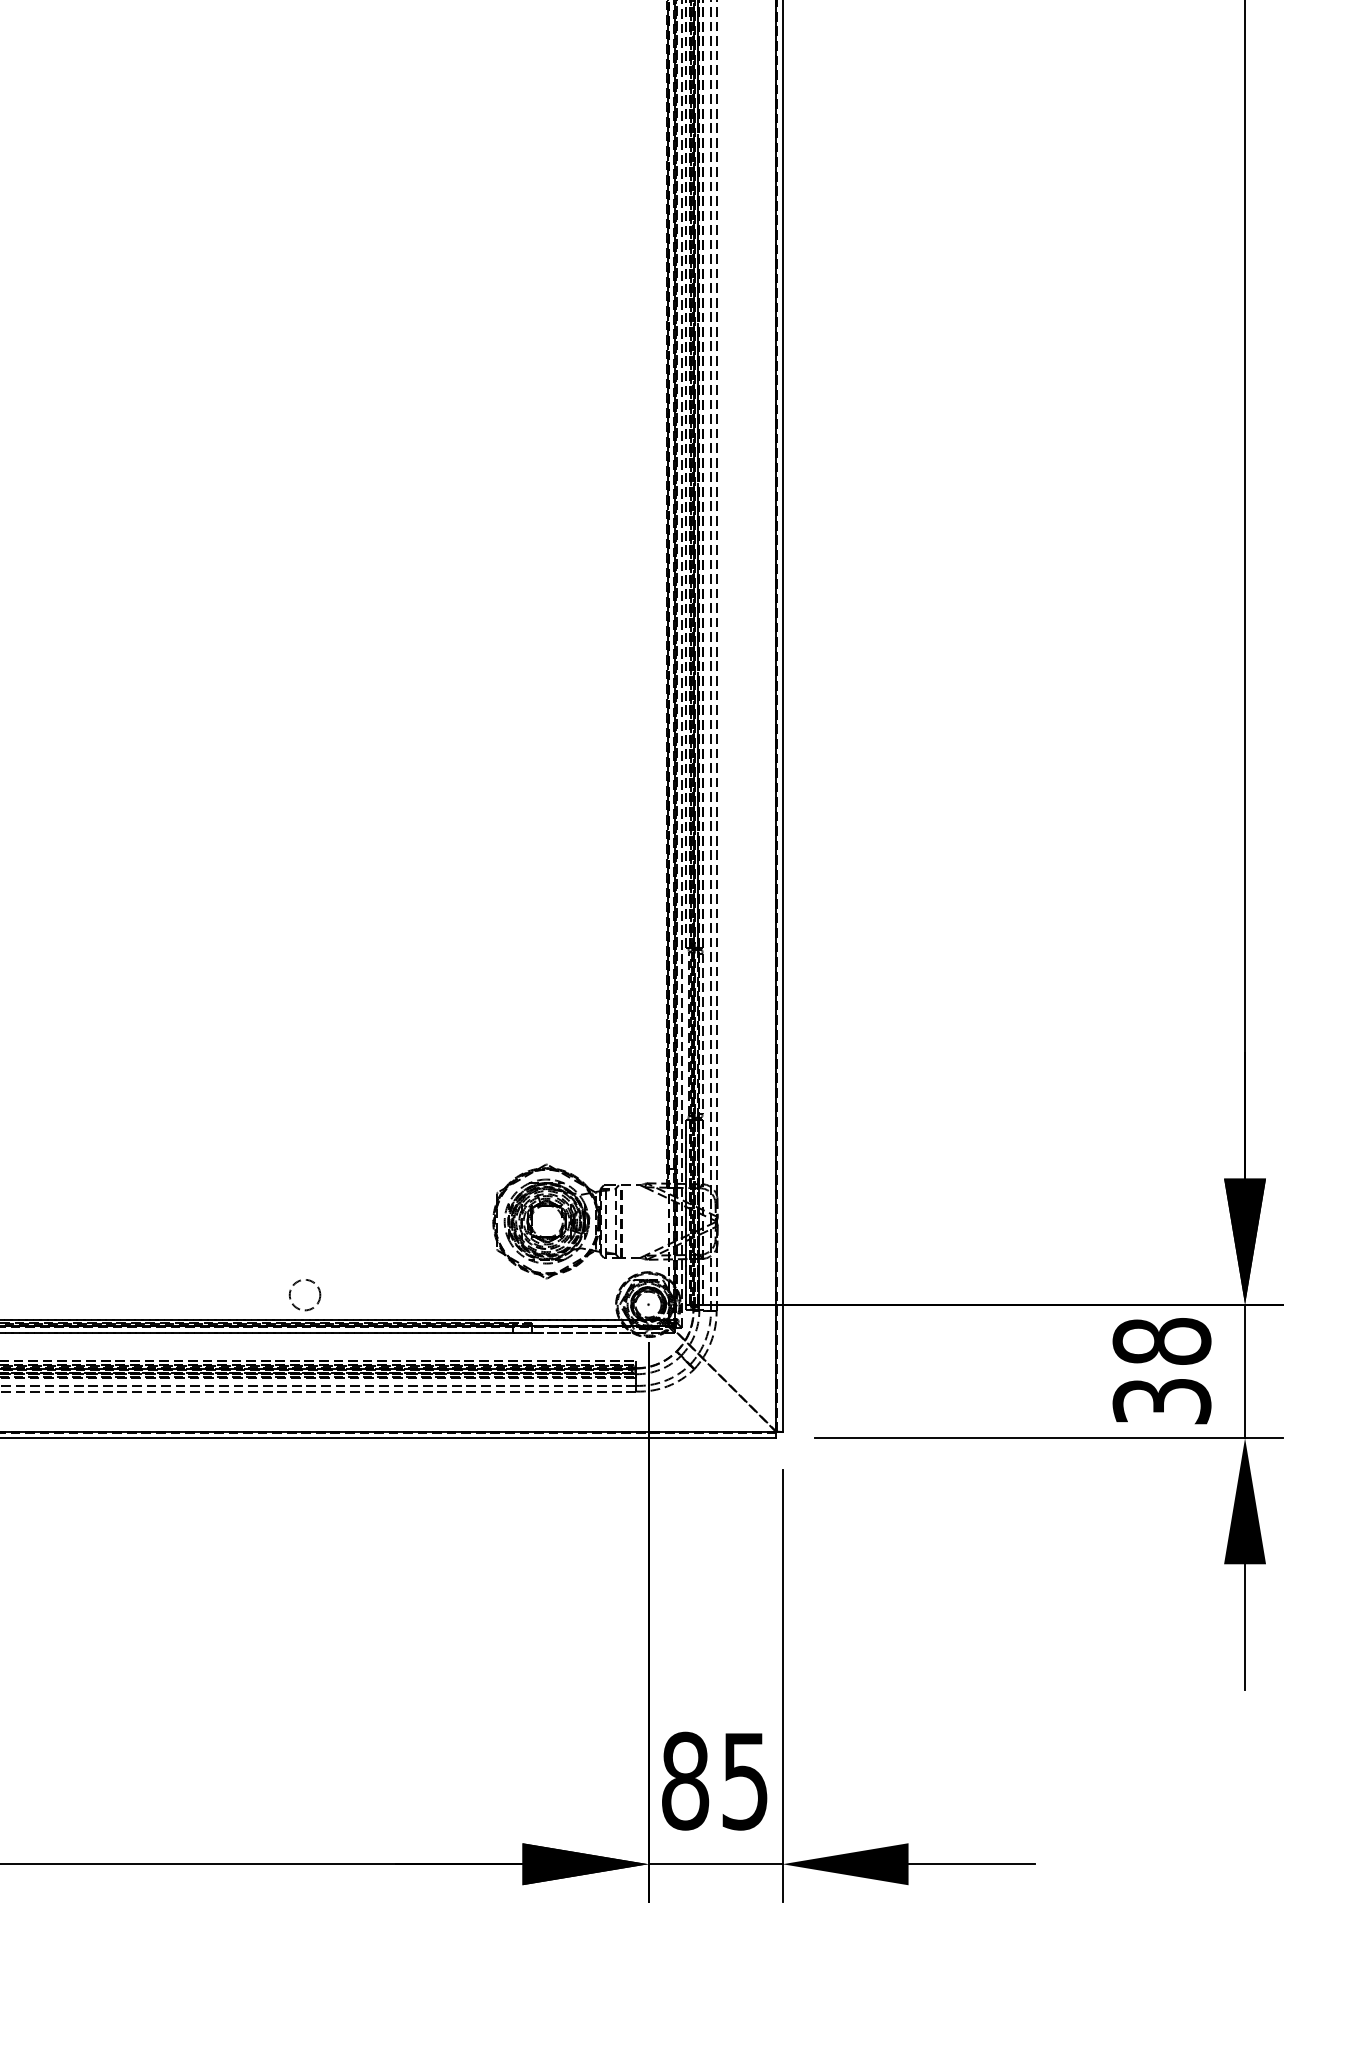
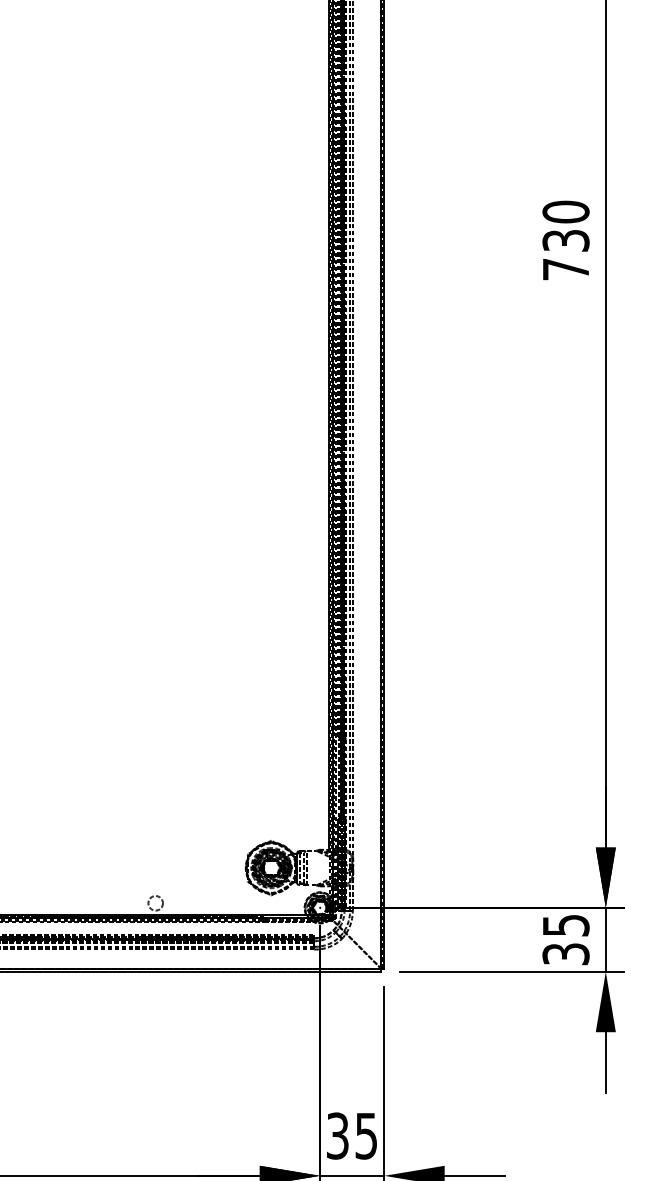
text: (1160, 1341) -> (565, 925), 38 -> 35
text: (684, 1779) -> (337, 1135), 85 -> 35

